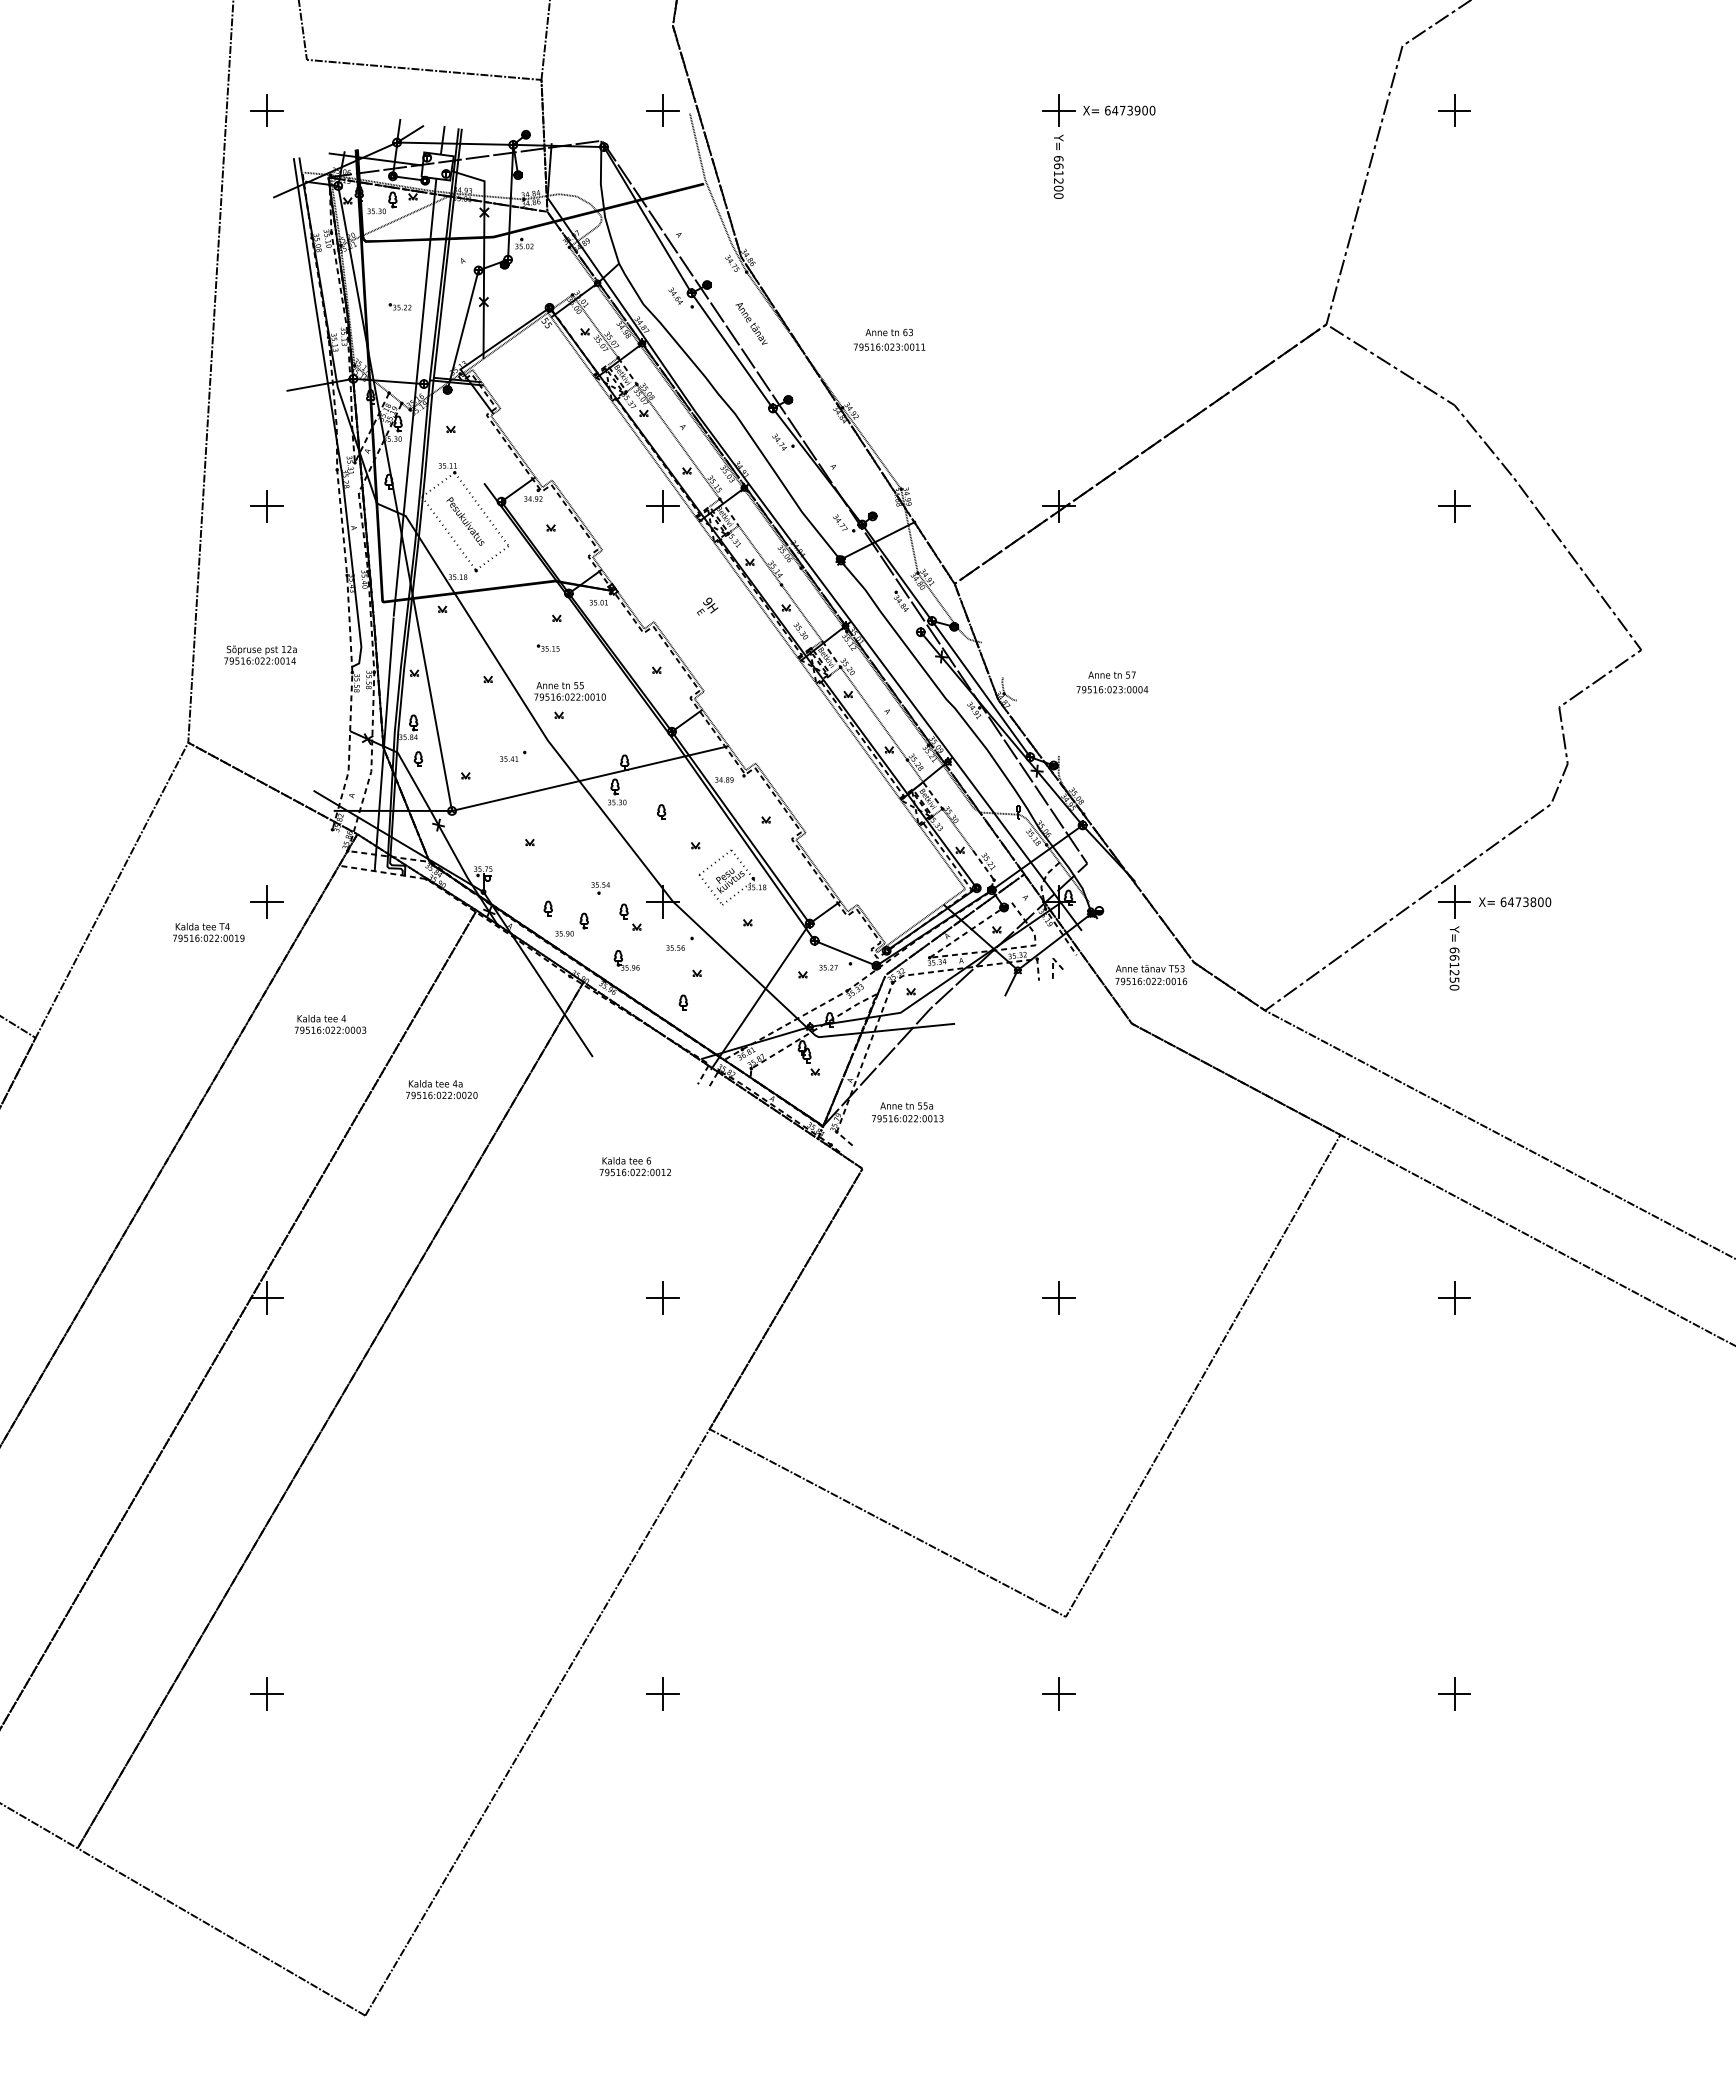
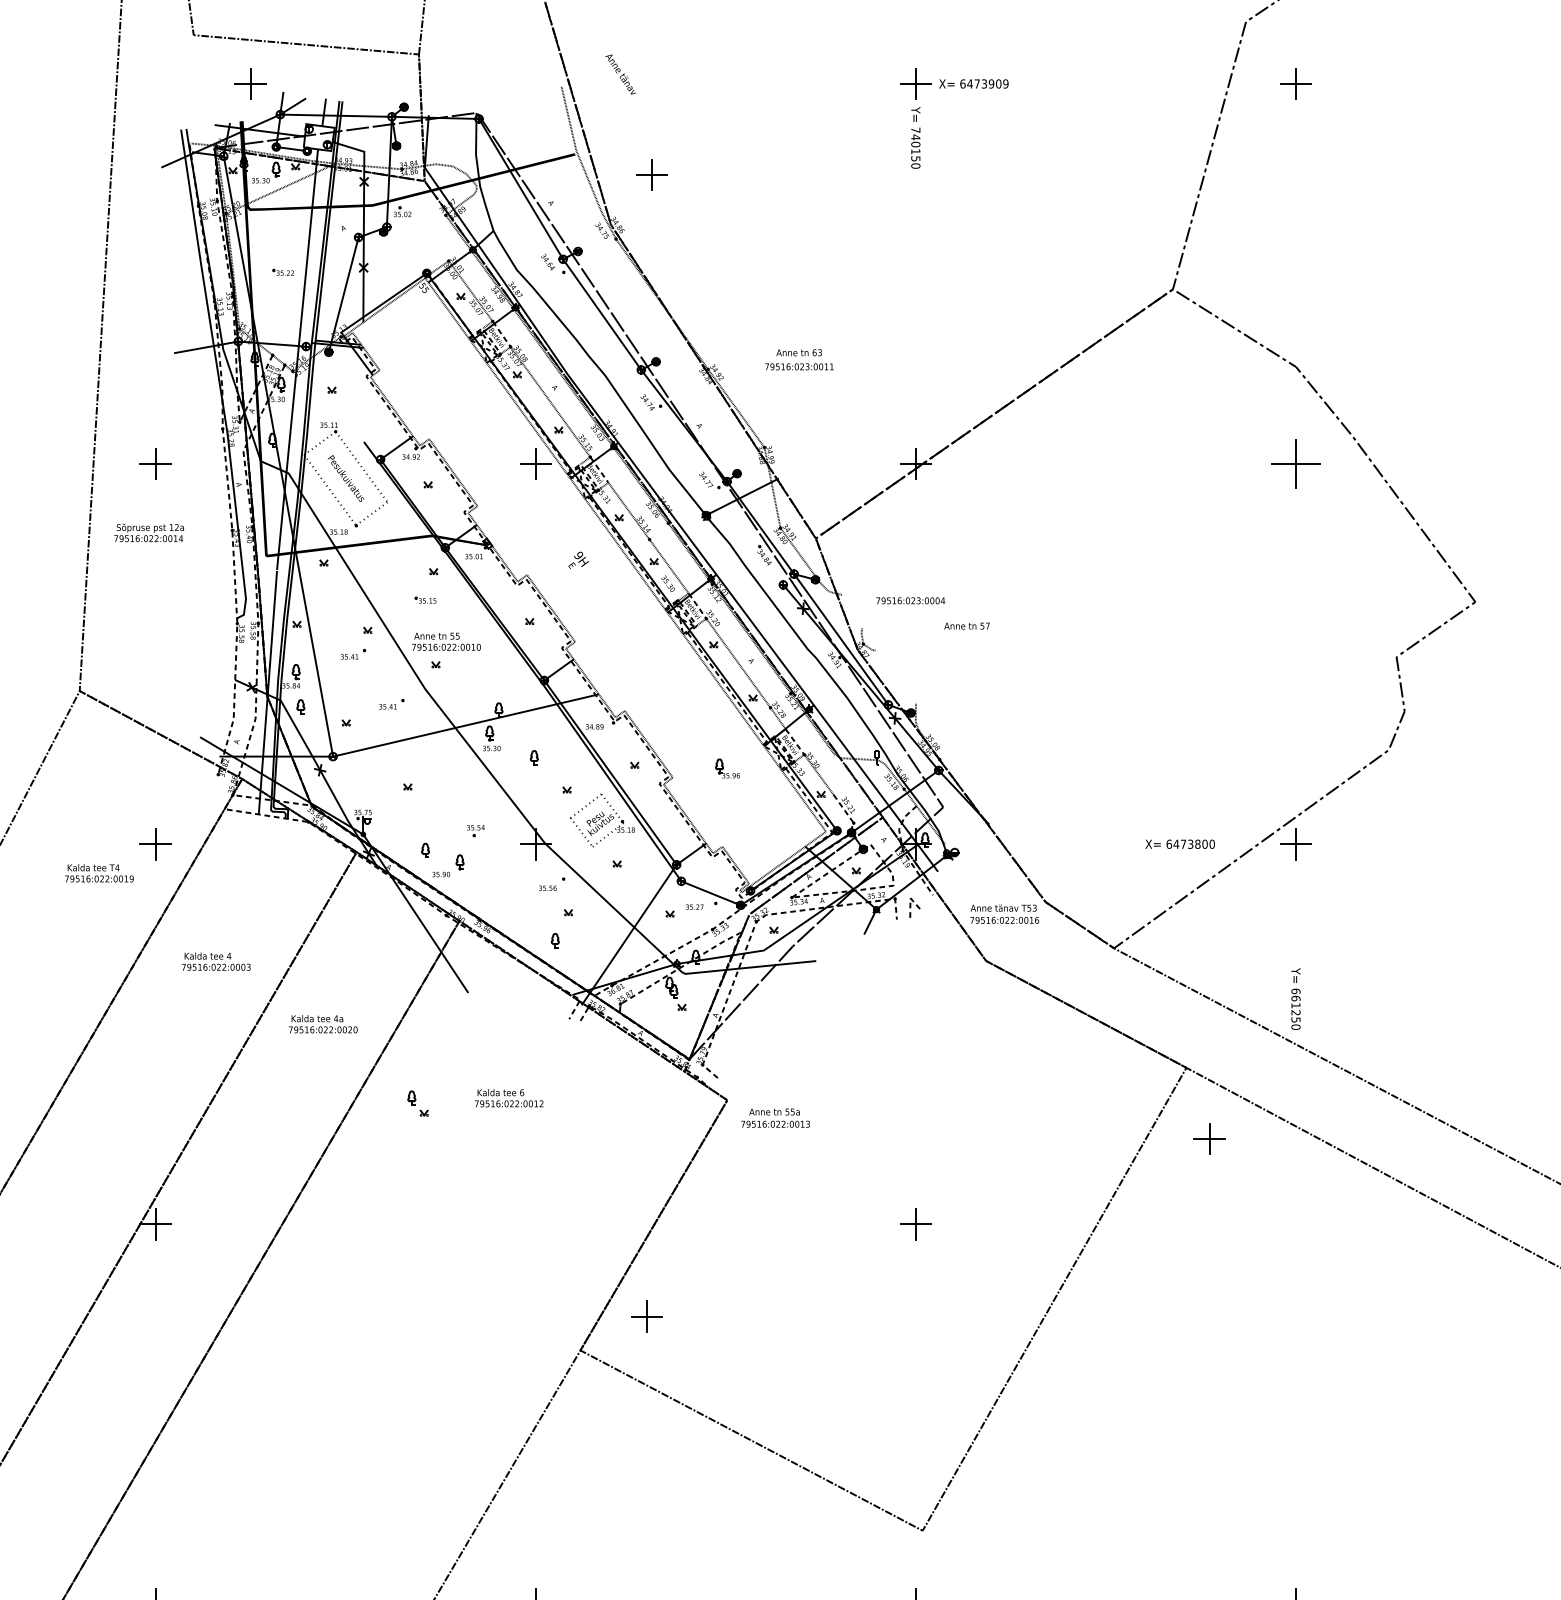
part: (266, 110) -> (249, 83), moved
part: (662, 110) -> (651, 175), moved
text: (1152, 110) -> (1005, 83), 6473900 -> 6473909
text: (1058, 173) -> (915, 144), 661200 -> 740150
text: (751, 323) -> (620, 74), moved
text: (889, 339) -> (799, 359), moved
part: (1454, 506) -> (1295, 464), size x1.6
text: (260, 654) -> (149, 532), moved
text: (1112, 689) -> (910, 600), moved
part: (473, 703) -> (353, 653), added
text: (1515, 902) -> (1180, 844), moved
part: (630, 916) -> (418, 1102), moved
text: (1454, 958) -> (1295, 999), moved
part: (626, 960) -> (727, 768), moved
text: (907, 1112) -> (775, 1118), moved
part: (662, 1297) -> (646, 1316), moved
part: (1454, 1297) -> (1209, 1138), moved

